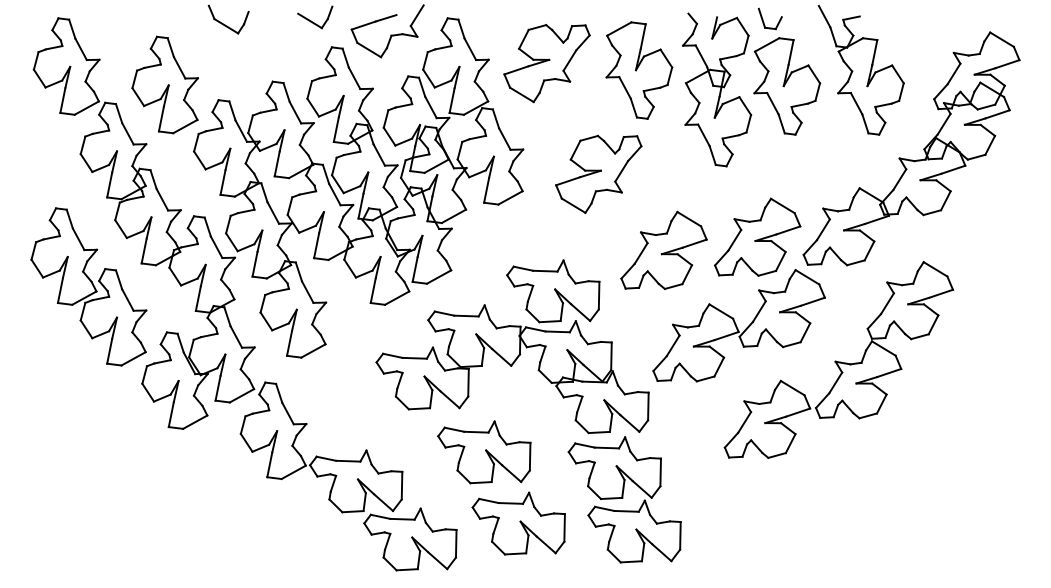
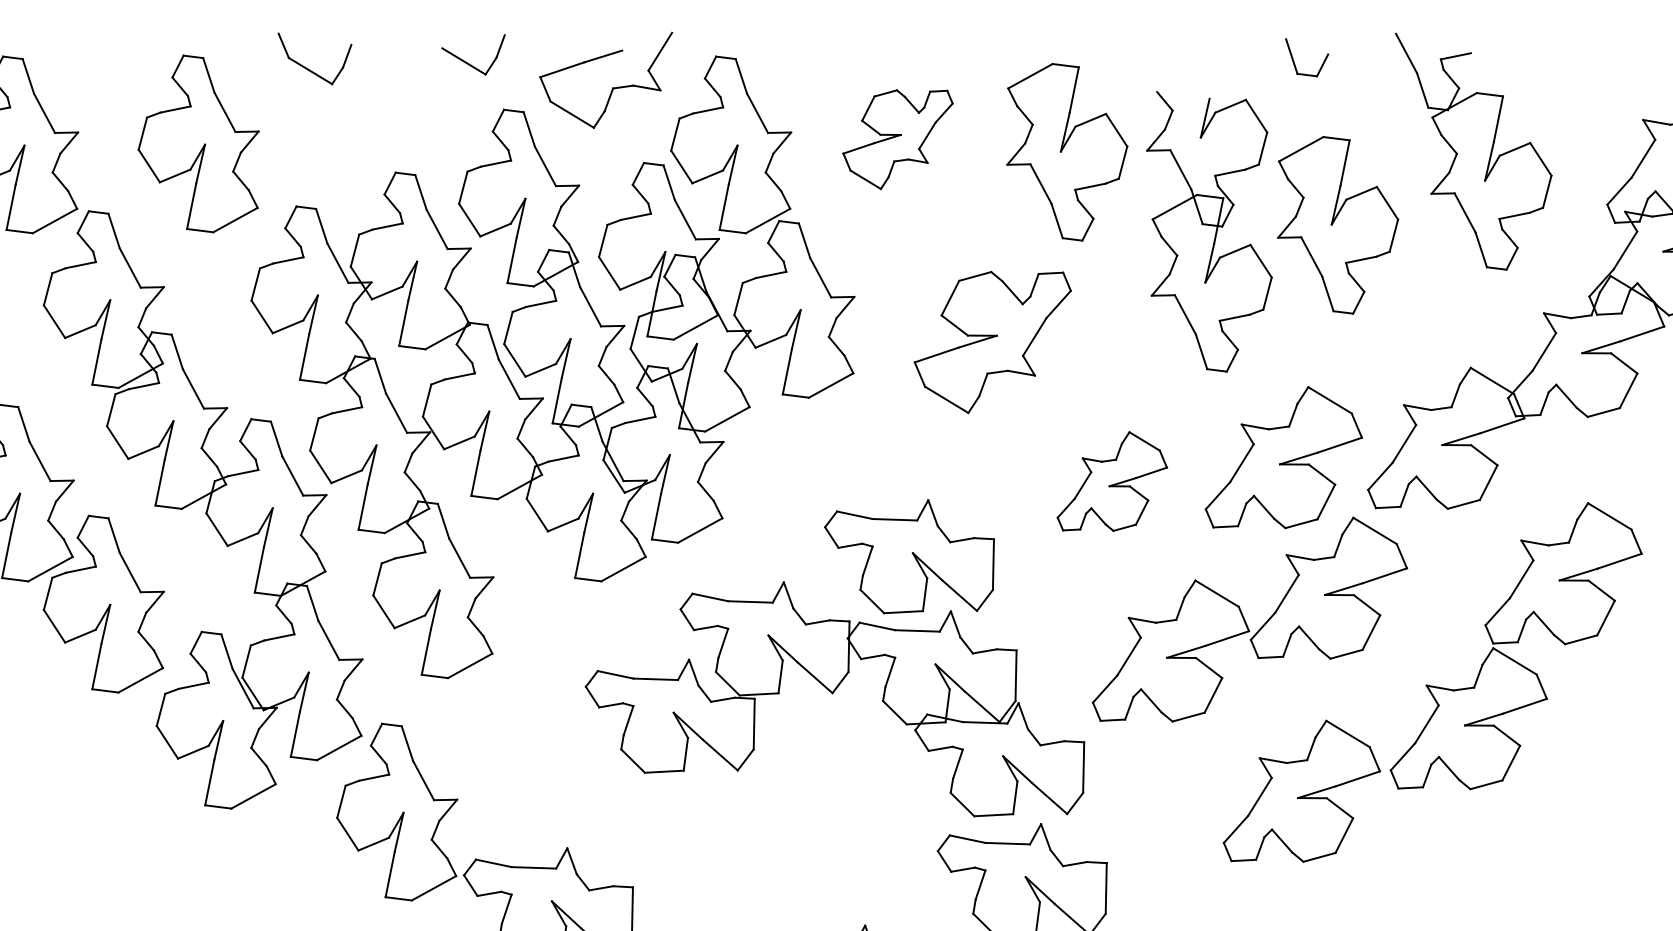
part: (546, 63) -> (897, 139), size x0.7
part: (164, 84) -> (197, 142), moved
part: (751, 89) -> (1272, 230), moved
part: (663, 249) -> (1111, 480), size x0.7
part: (484, 452) -> (783, 851), removed

